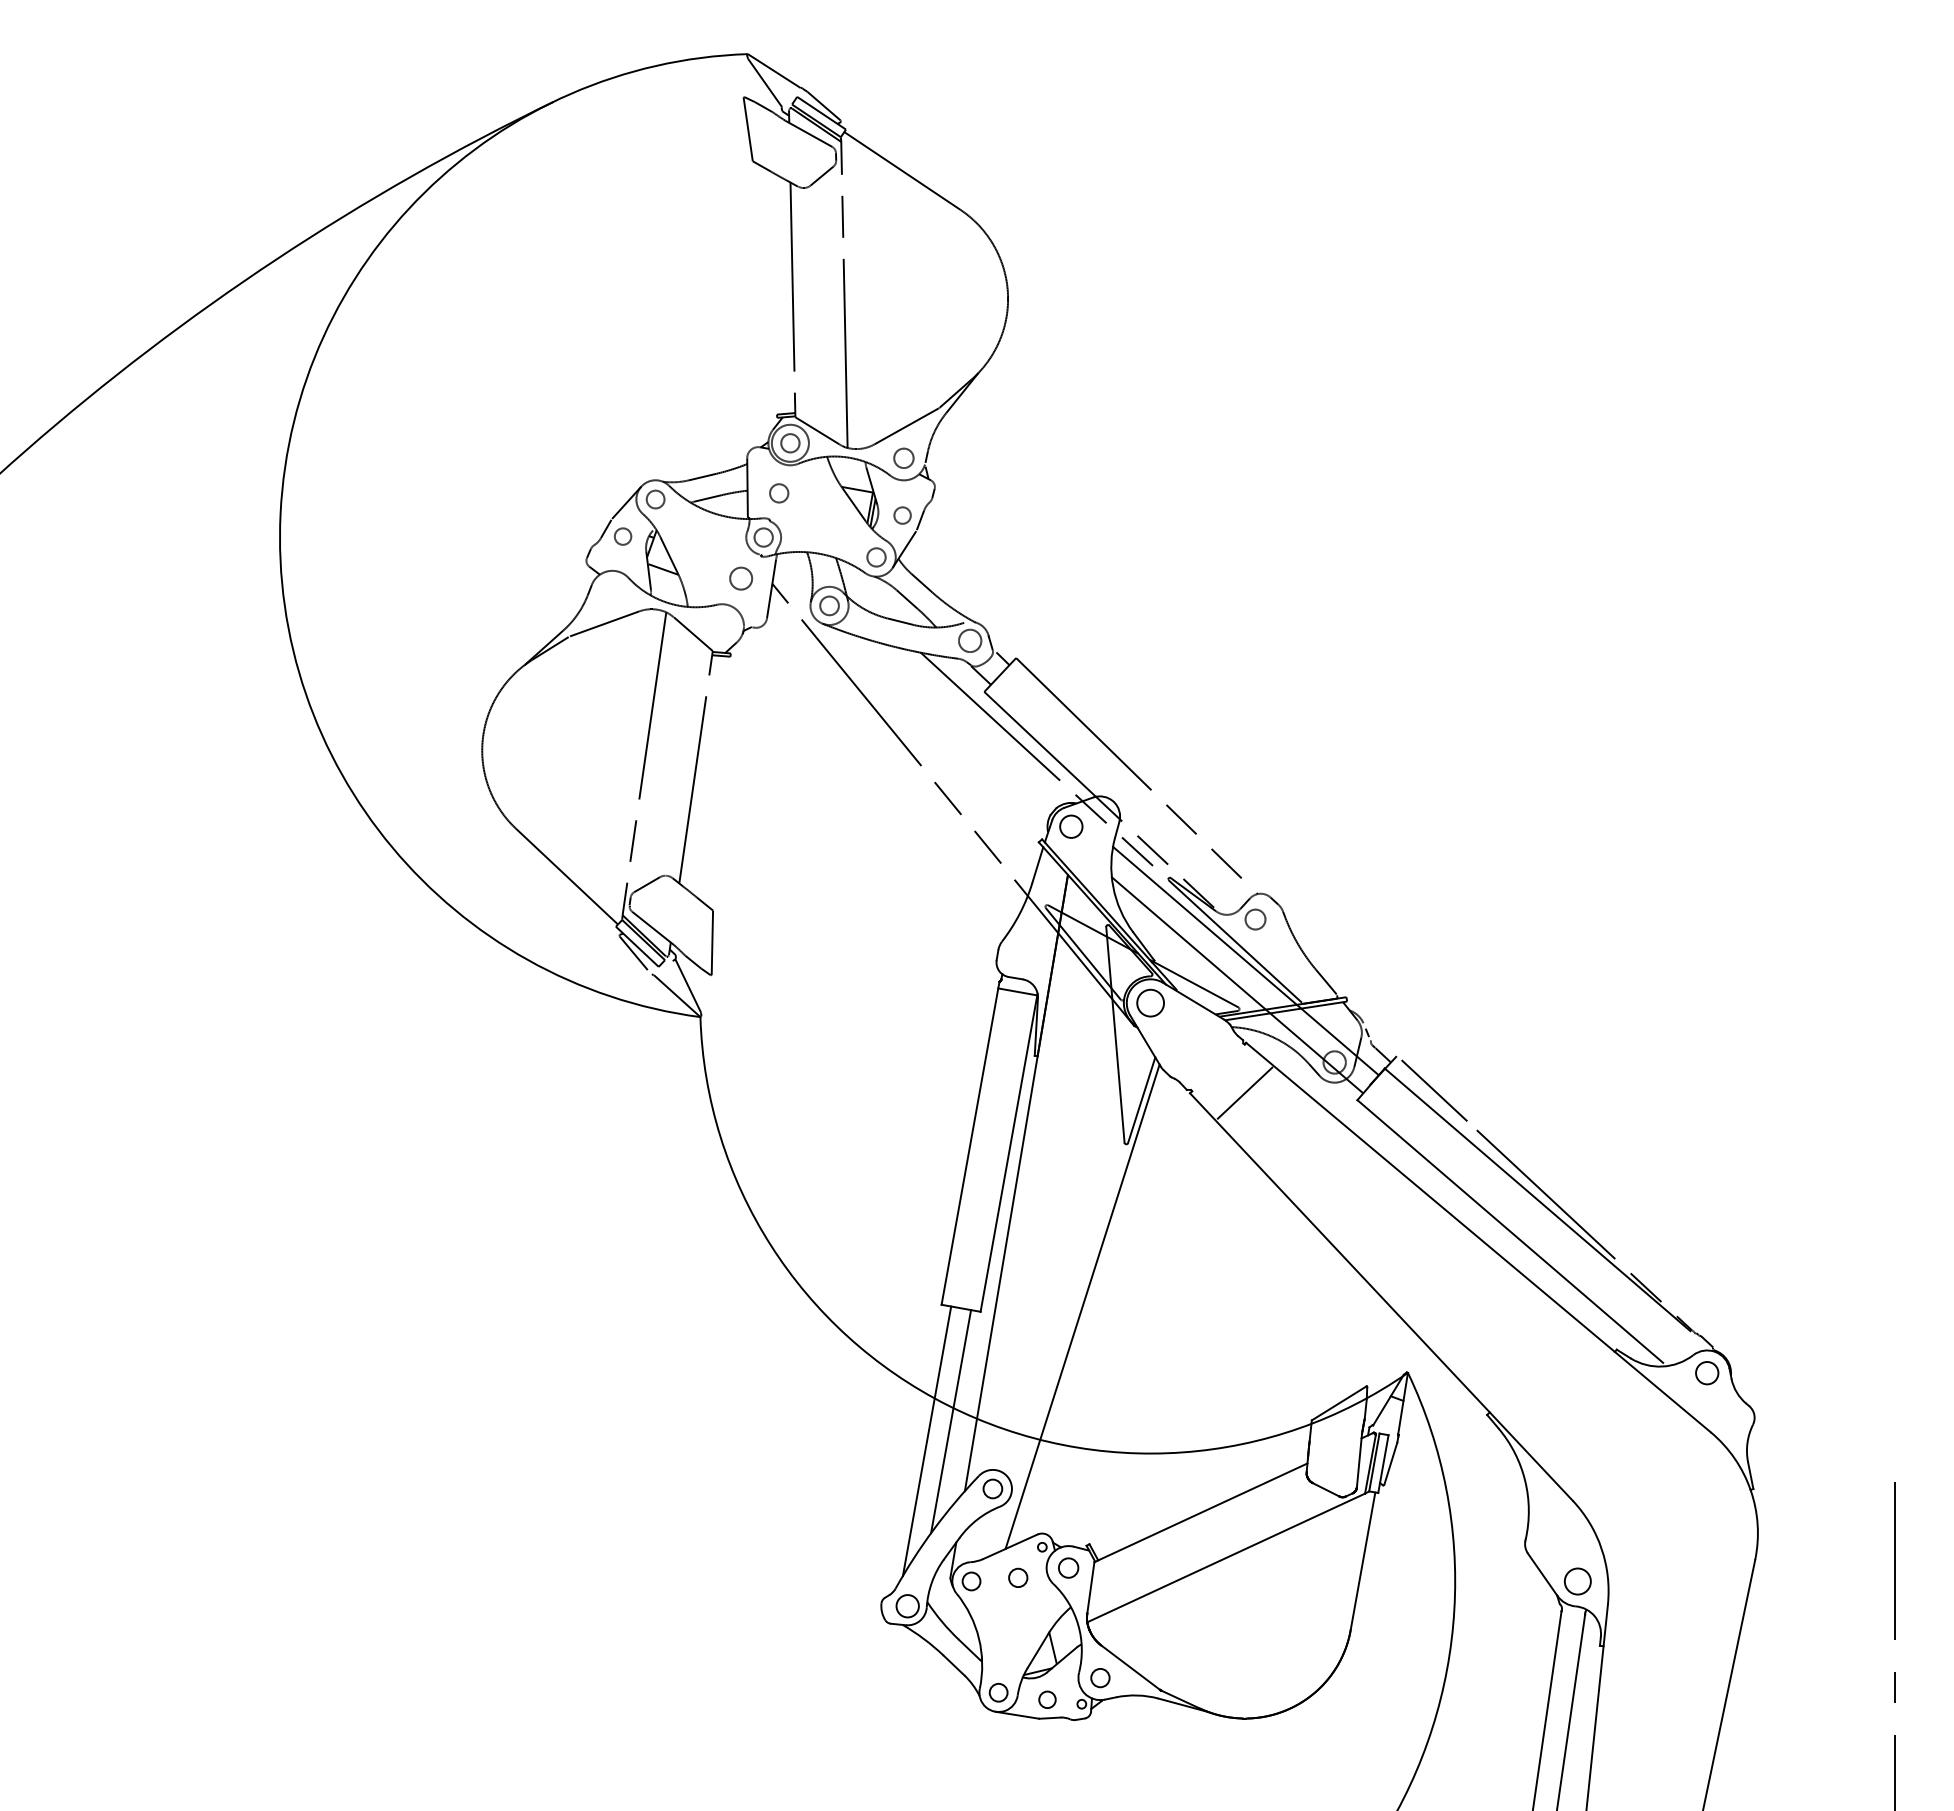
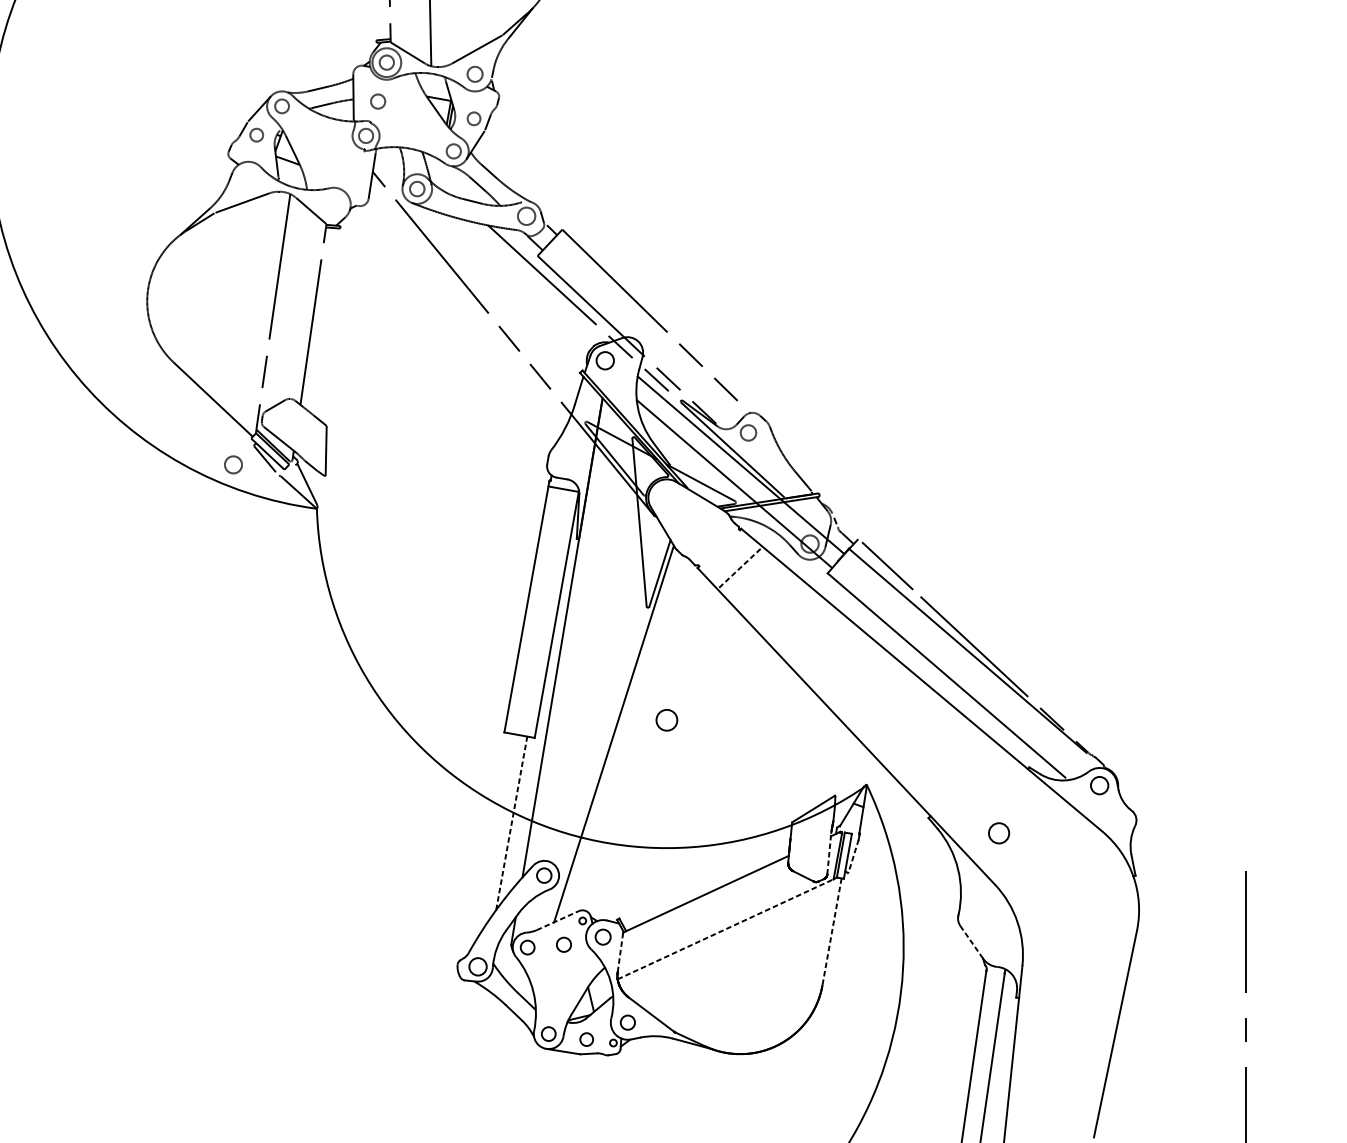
circle: (741, 578) -> (233, 464), moved
circle: (1150, 1002) -> (666, 719), moved
line: (1245, 1092) -> (740, 567), solid -> dashed
line: (951, 1421) -> (512, 823), solid -> dashed
line: (926, 1440) -> (492, 837), removed
line: (1359, 1460) -> (829, 853), solid -> dashed
line: (1390, 1463) -> (853, 855), solid -> dashed
line: (1010, 1546) -> (557, 920), solid -> dashed
line: (1226, 1557) -> (725, 928), solid -> dashed
line: (1363, 1561) -> (832, 932), solid -> dashed
line: (1542, 1574) -> (971, 942), solid -> dashed
circle: (1577, 1581) -> (998, 833), moved
line: (1090, 1587) -> (620, 952), solid -> dashed

